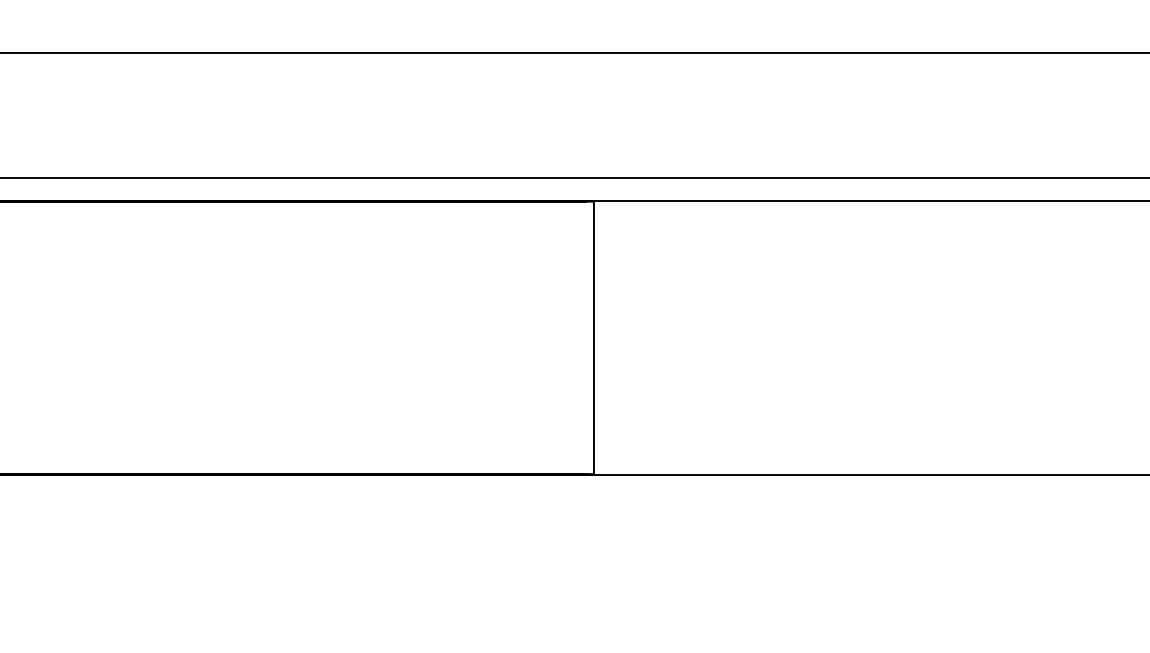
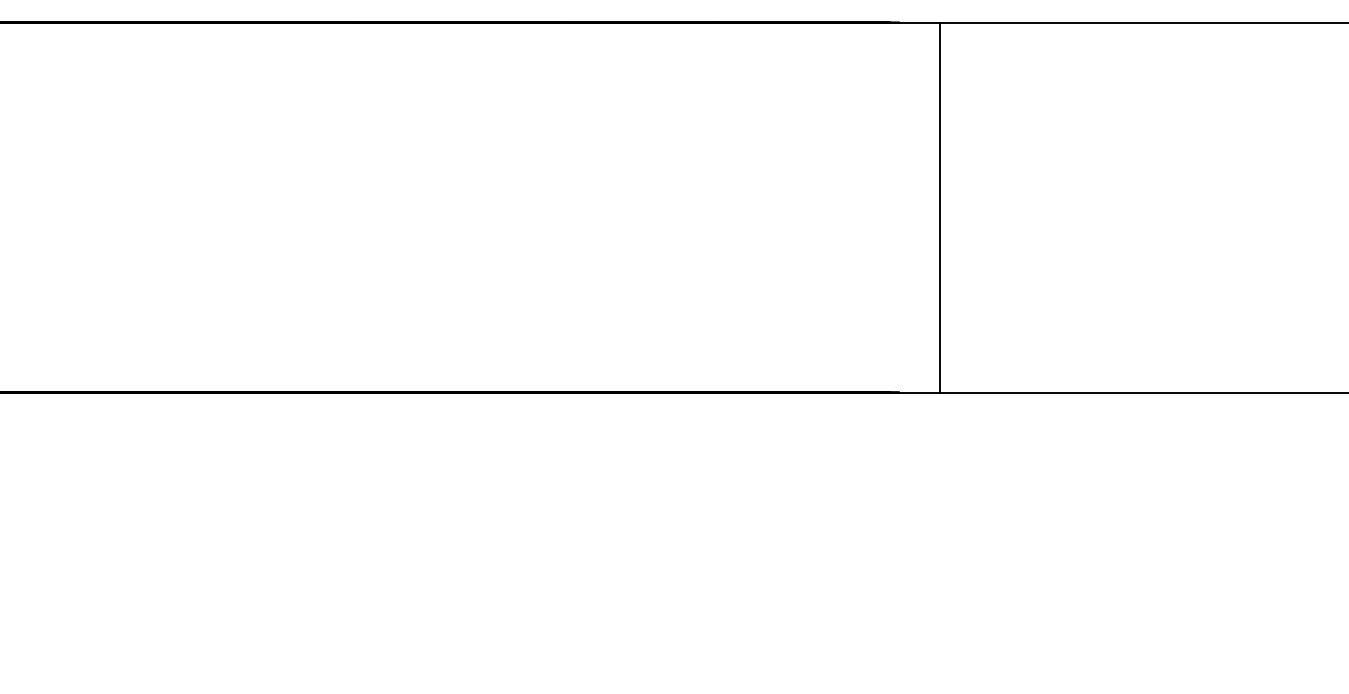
line: (593, 337) -> (940, 207), moved

